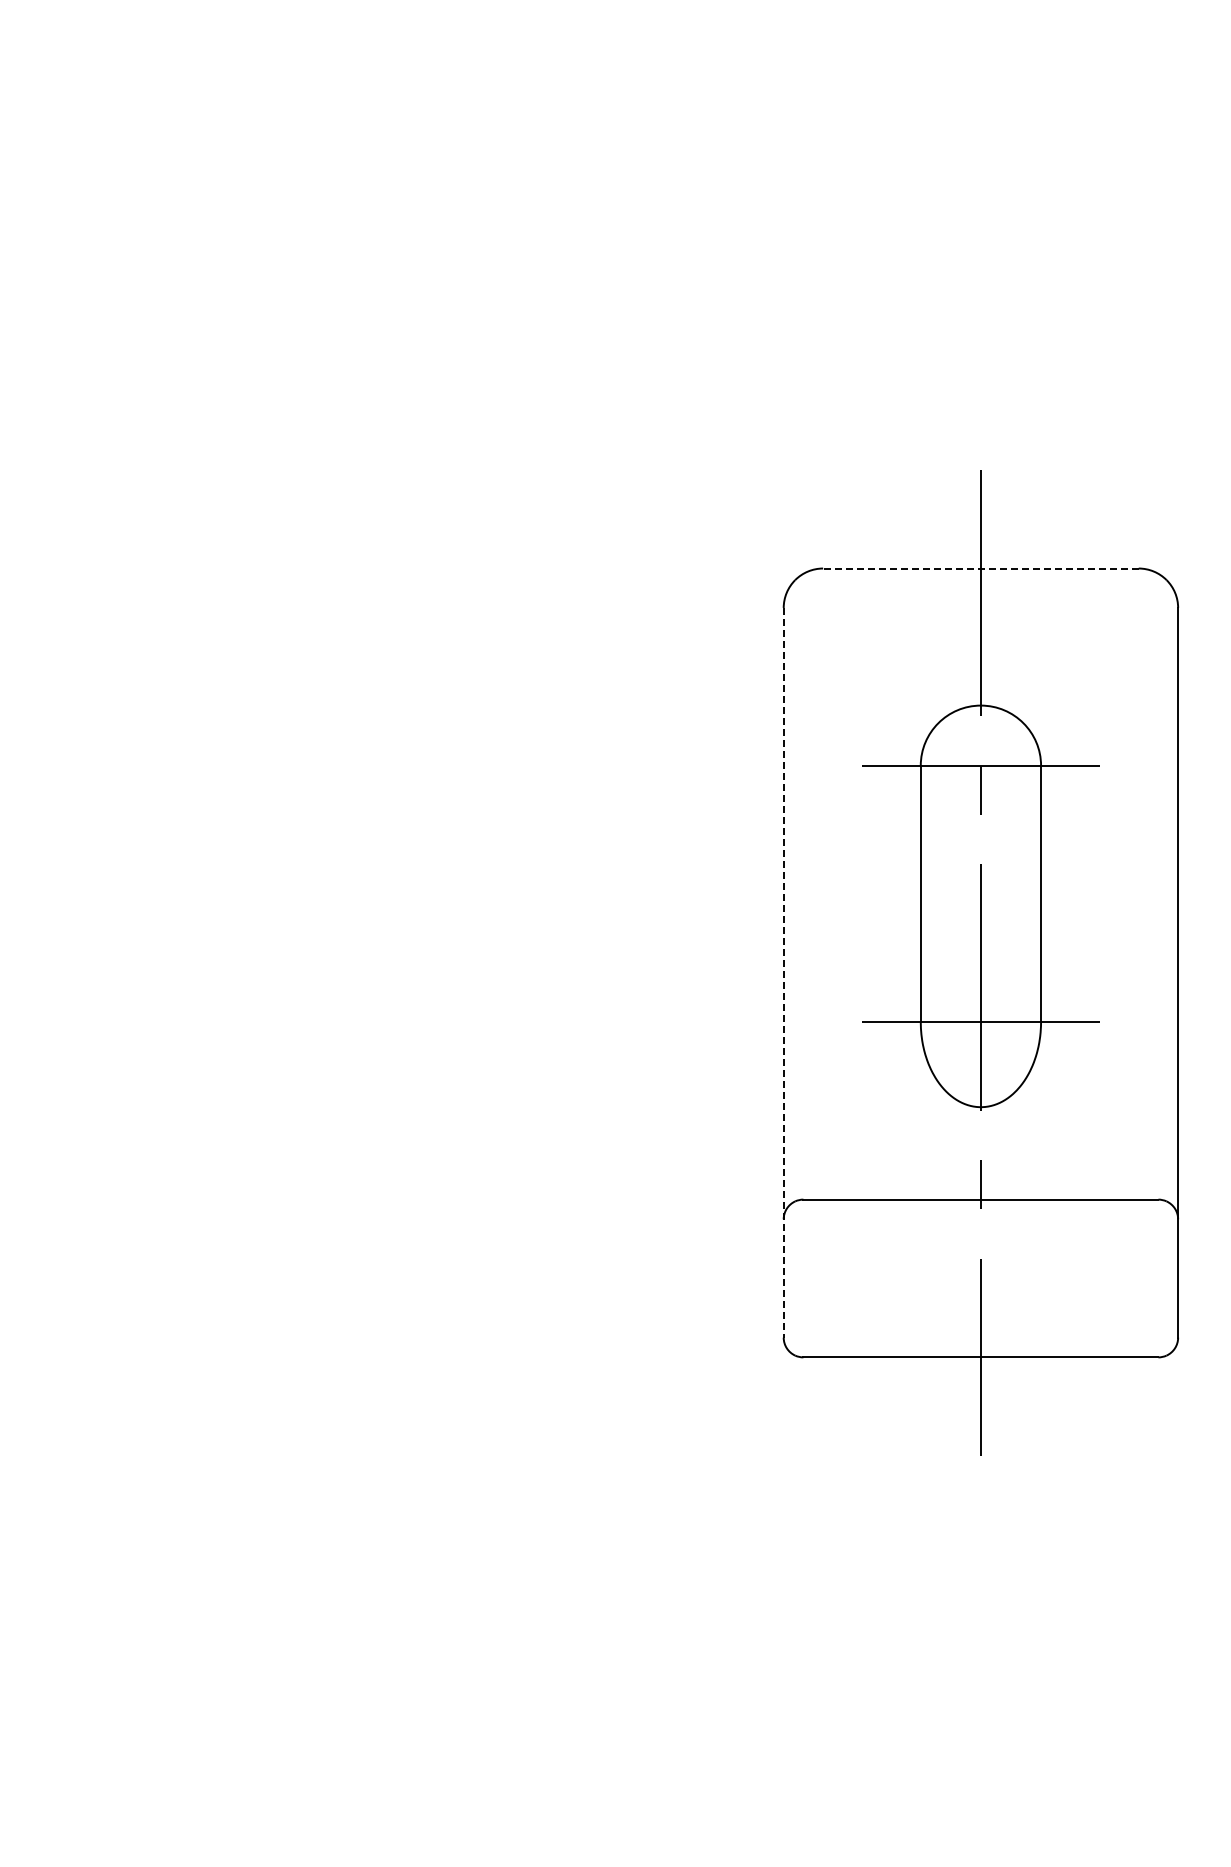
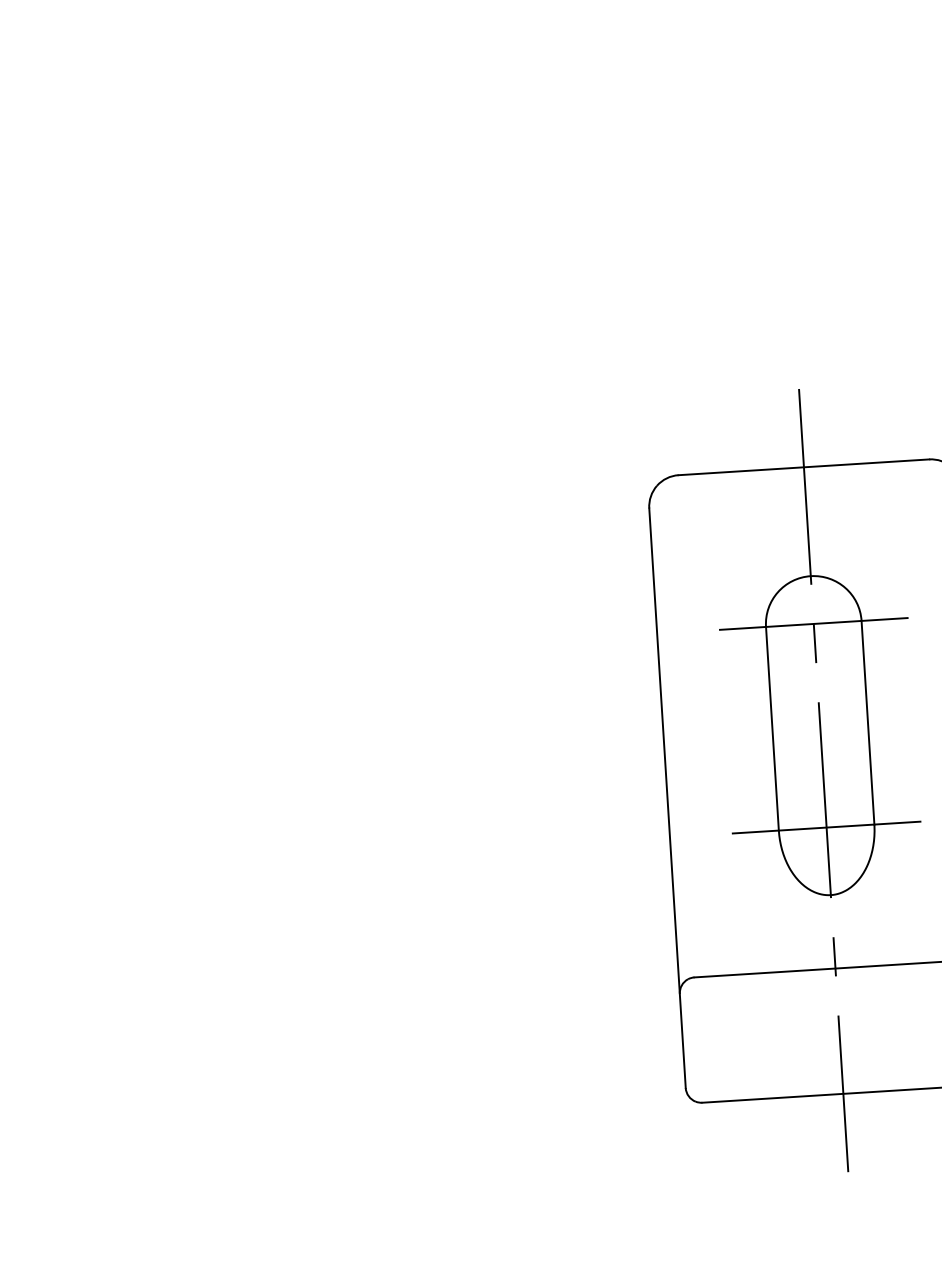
line: (980, 568) -> (803, 467), dashed -> solid
line: (783, 972) -> (667, 798), dashed -> solid

